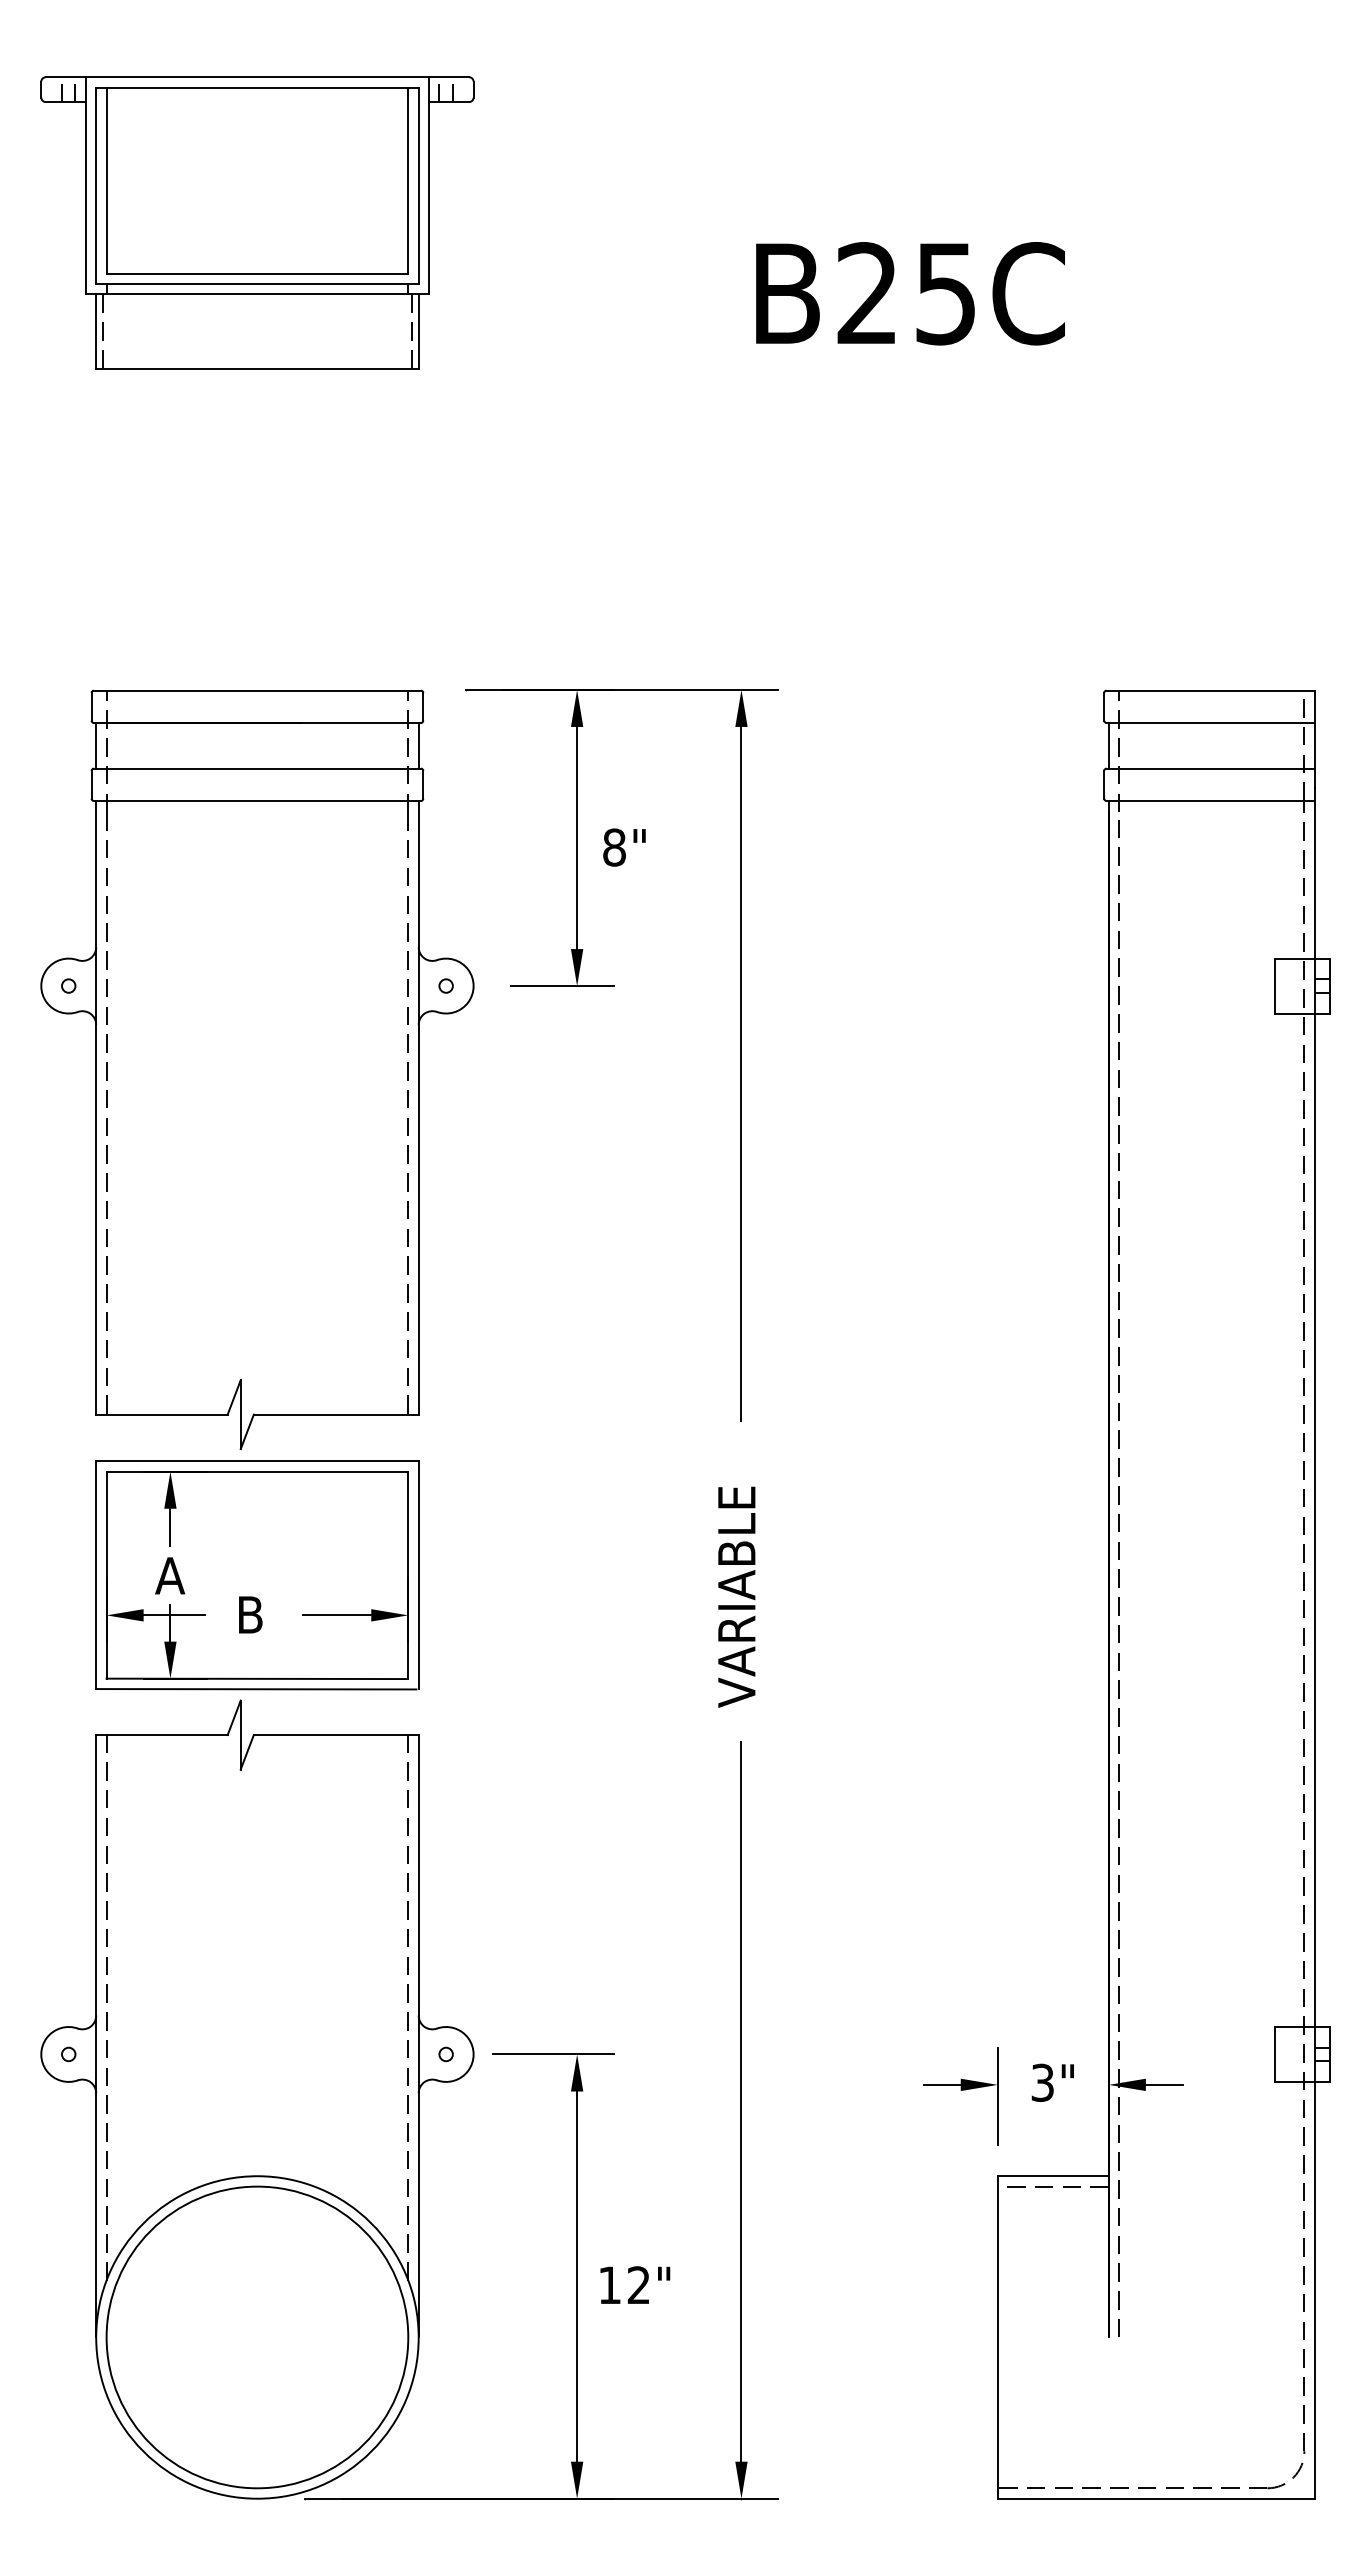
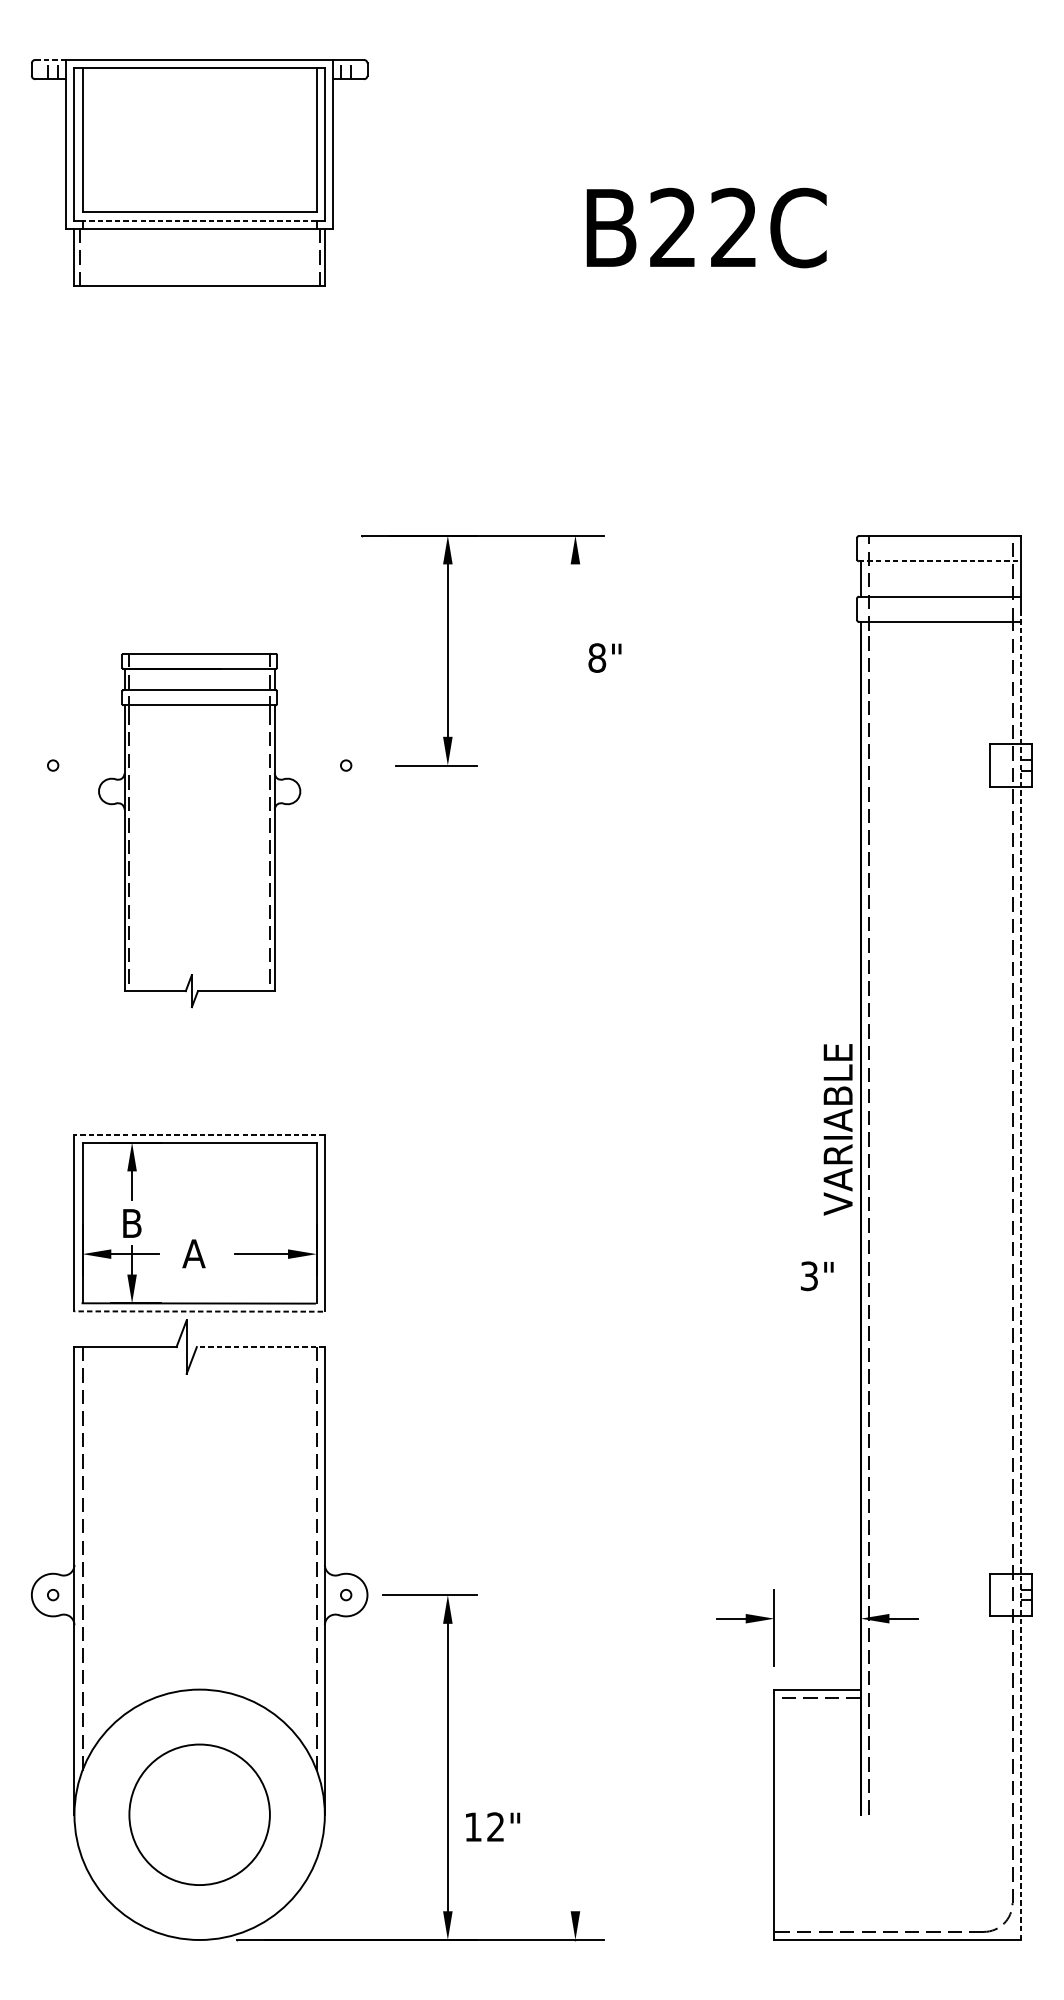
line: (65, 77) -> (50, 60), solid -> dashed
line: (257, 284) -> (199, 220), solid -> dashed
text: (945, 293) -> (733, 227), B25C -> B22C
line: (1211, 722) -> (940, 560), solid -> dashed
text: (624, 847) -> (604, 657), moved
part: (257, 1069) -> (199, 830), size x0.6
line: (741, 1073) -> (575, 833), removed
line: (256, 1461) -> (198, 1134), solid -> dashed
text: (170, 1575) -> (132, 1223), A -> B
text: (736, 1596) -> (837, 1129), moved
text: (250, 1614) -> (194, 1253), B -> A
line: (1314, 1643) -> (1020, 1276), solid -> dashed
line: (255, 1689) -> (198, 1311), solid -> dashed
line: (335, 1735) -> (260, 1347), solid -> dashed
text: (1052, 2082) -> (816, 1276), moved
line: (741, 2101) -> (575, 1631), removed
text: (635, 2284) -> (493, 1826), moved
circle: (257, 2337) -> (199, 1814), size x0.6

